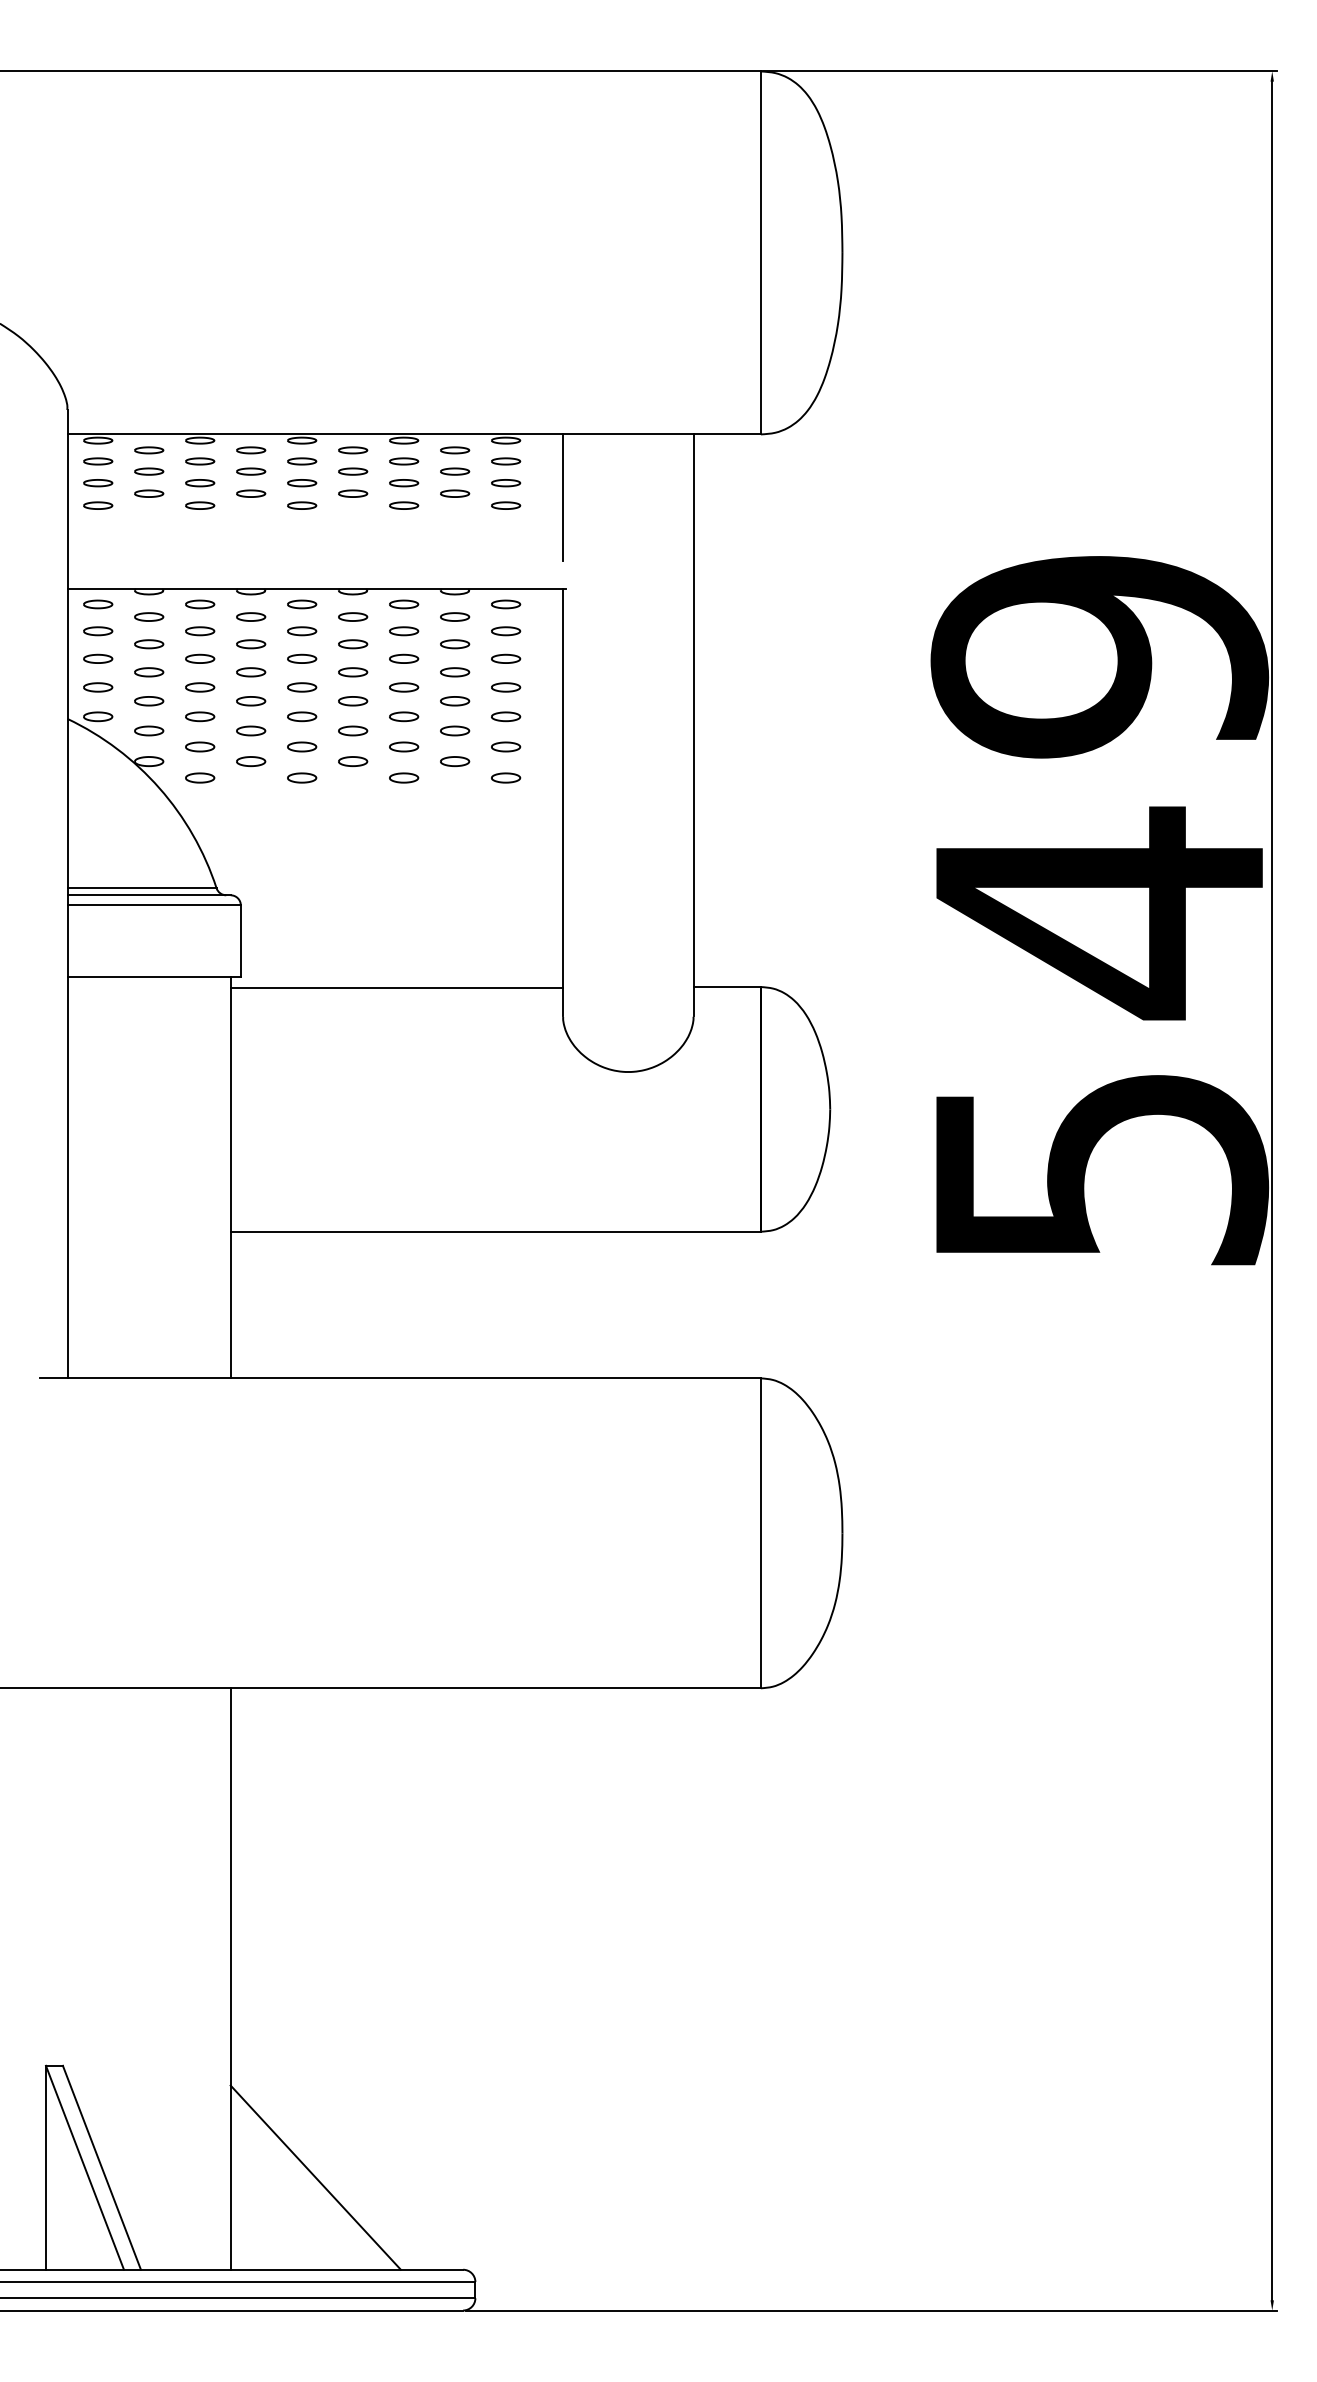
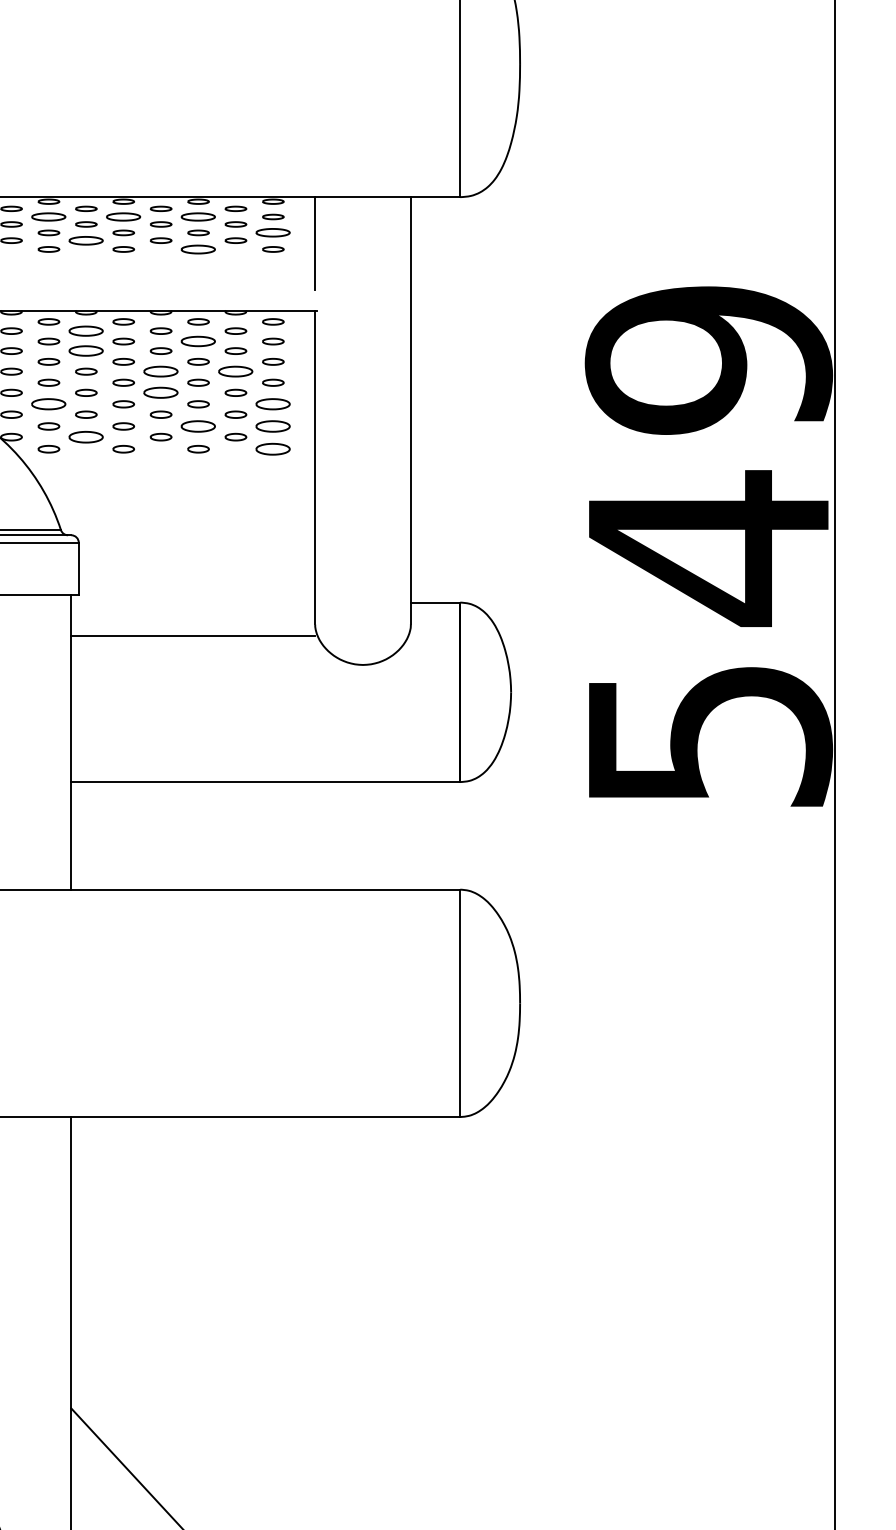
part: (200, 461) -> (49, 217), size x1.6
part: (302, 461) -> (124, 217), size x1.6
part: (404, 461) -> (198, 217), size x1.6
part: (506, 483) -> (273, 233), size x1.6
part: (251, 493) -> (86, 240), size x1.6
part: (404, 505) -> (198, 249), size x1.6
part: (251, 616) -> (86, 330), size x1.6
part: (404, 631) -> (198, 341), size x1.6
part: (251, 644) -> (86, 351), size x1.6
part: (353, 672) -> (161, 371), size x1.6
part: (455, 672) -> (236, 371), size x1.6
part: (353, 701) -> (161, 393), size x1.6
part: (200, 716) -> (49, 404), size x1.6
part: (506, 716) -> (273, 404), size x1.6
part: (404, 746) -> (198, 426), size x1.6
part: (506, 746) -> (273, 426), size x1.6
part: (251, 761) -> (86, 437), size x1.6
part: (506, 777) -> (273, 448), size x1.6
line: (396, 987) -> (192, 635), moved

